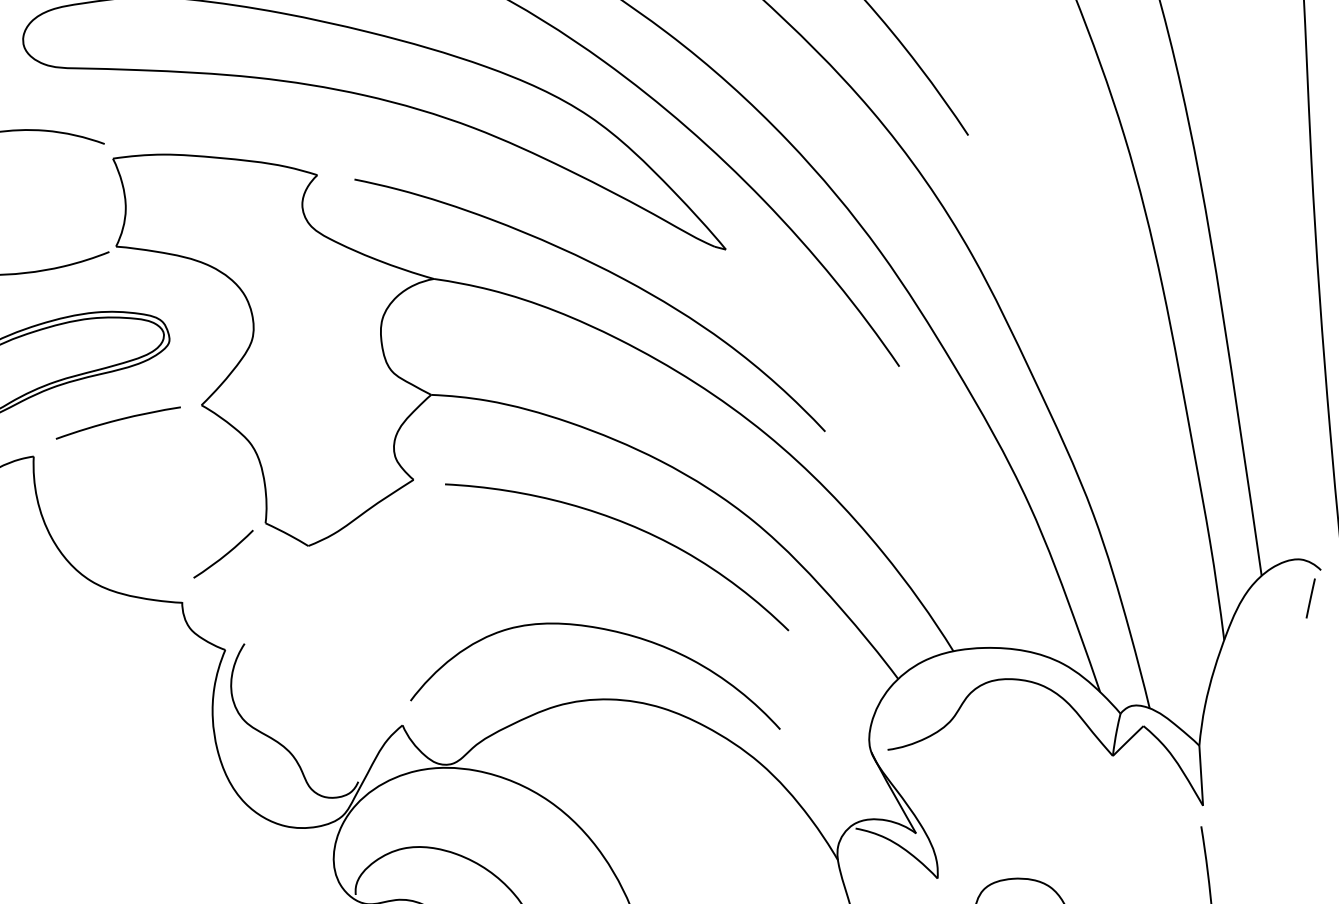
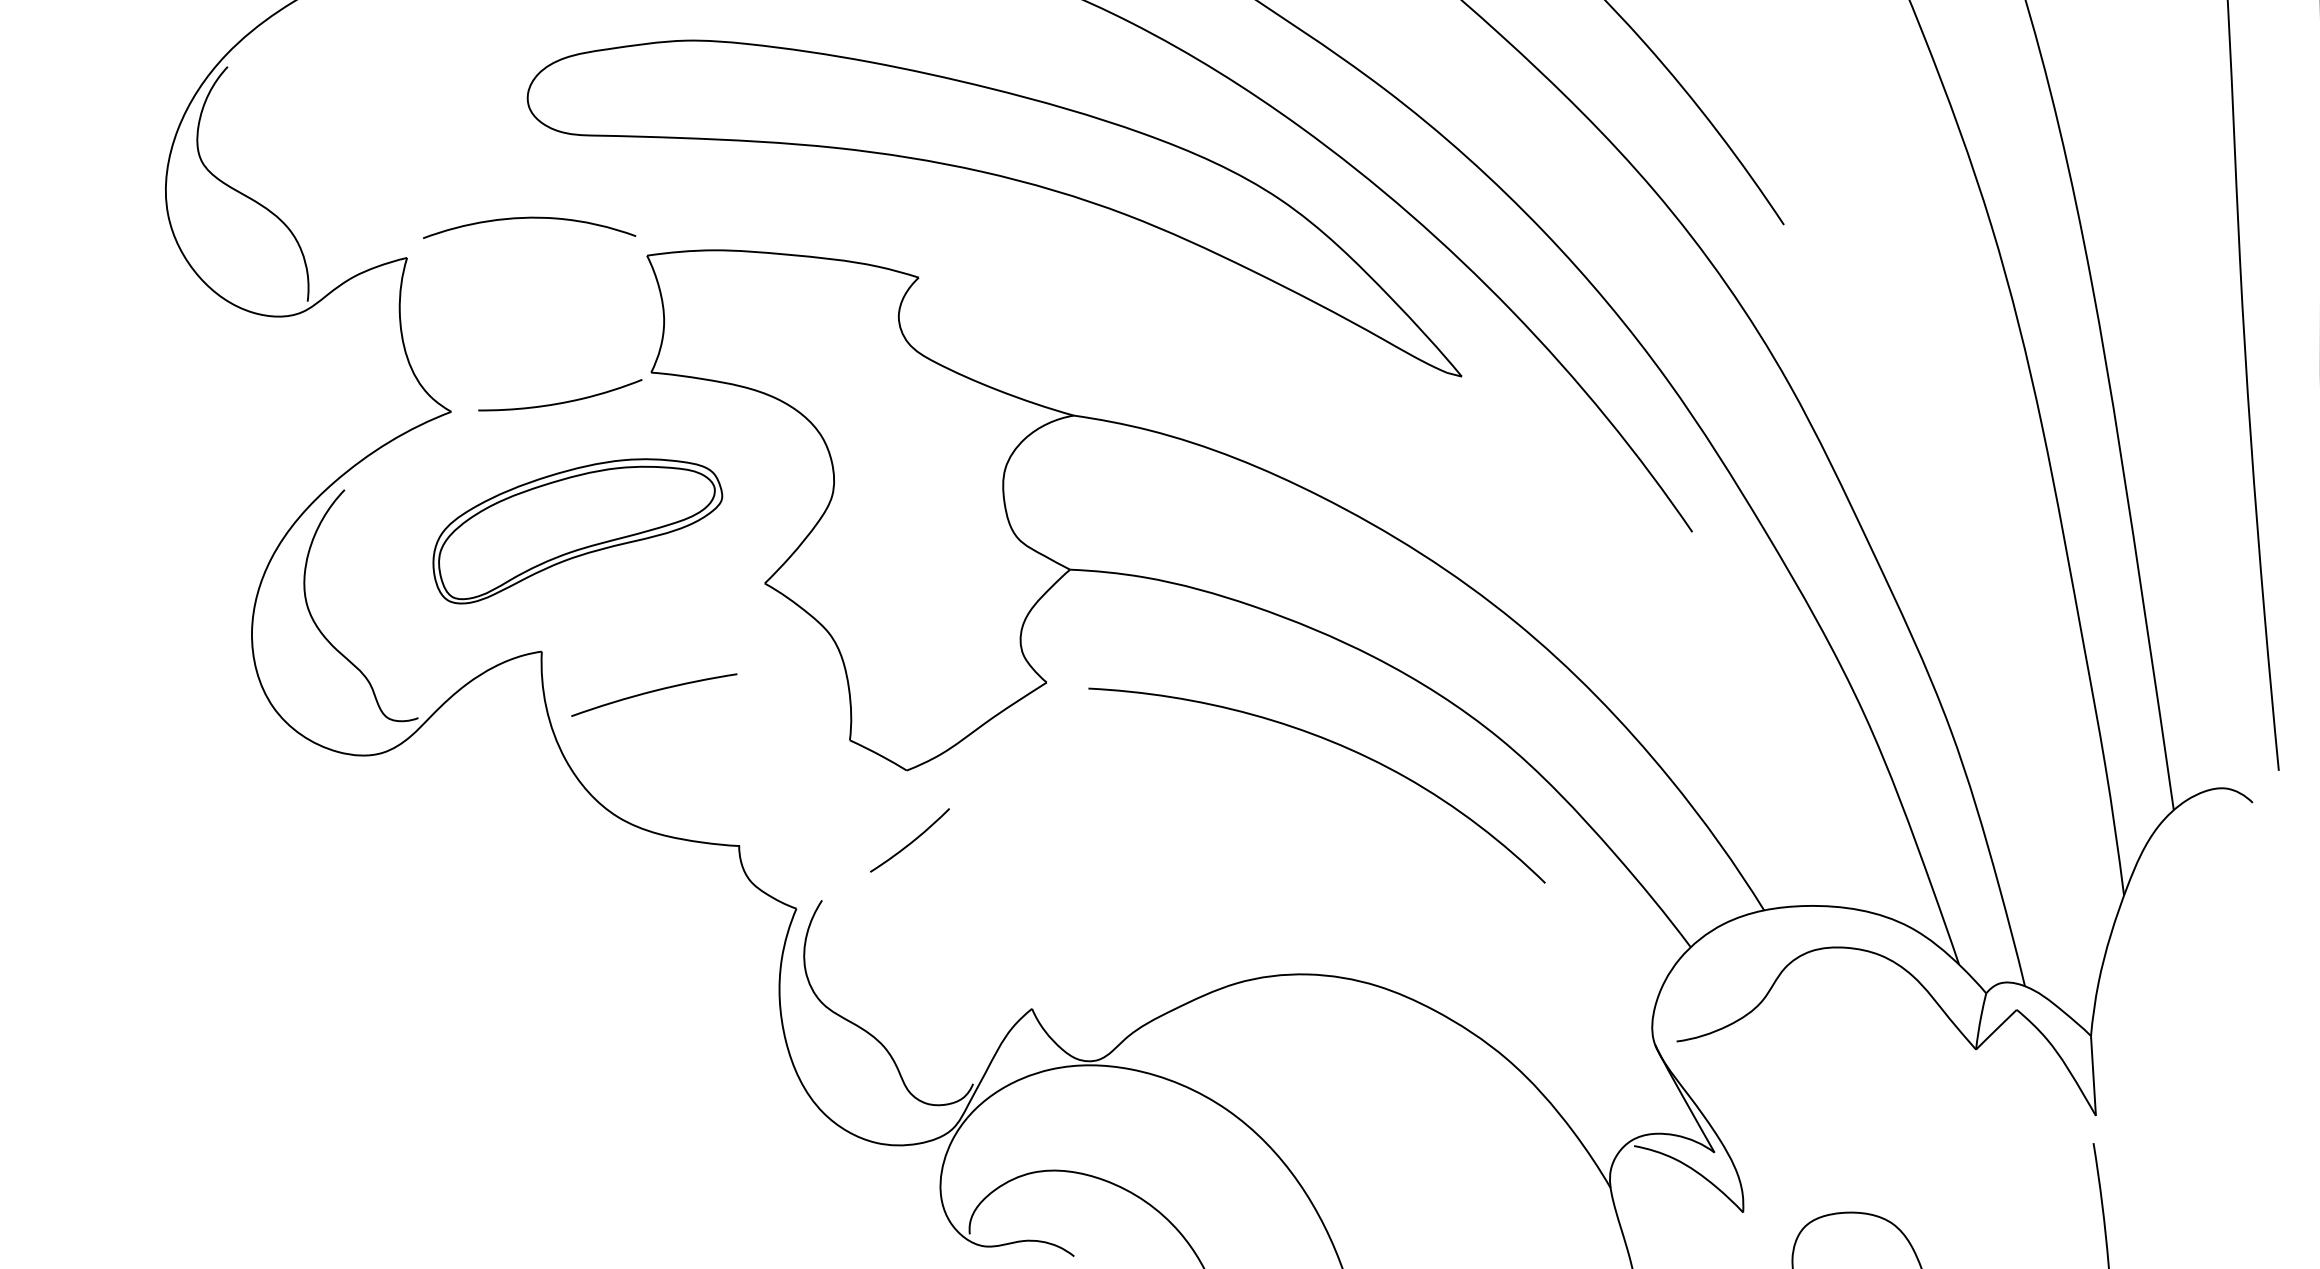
curve: (606, 271) -> (1303, 405), removed
curve: (117, 421) -> (653, 692), moved
curve: (224, 555) -> (911, 841), moved
line: (1310, 597) -> (2238, 839), removed
curve: (608, 631) -> (1305, 883), removed

